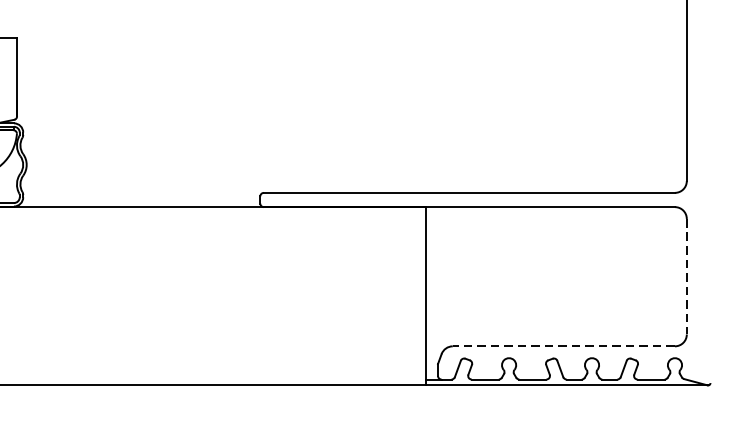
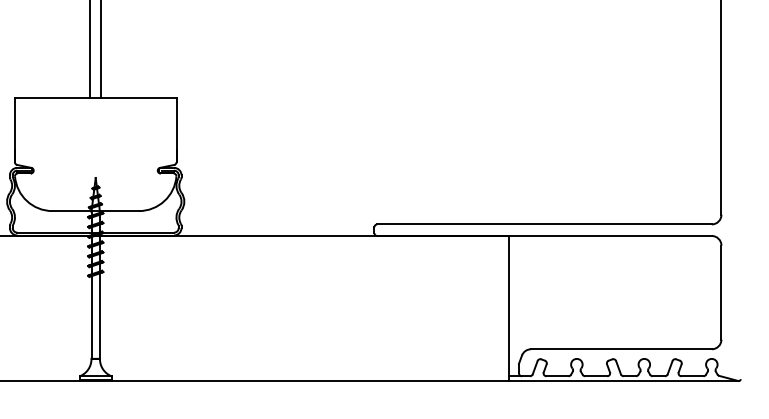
line: (686, 276) -> (721, 292), dashed -> solid
line: (562, 346) -> (620, 349), dashed -> solid

